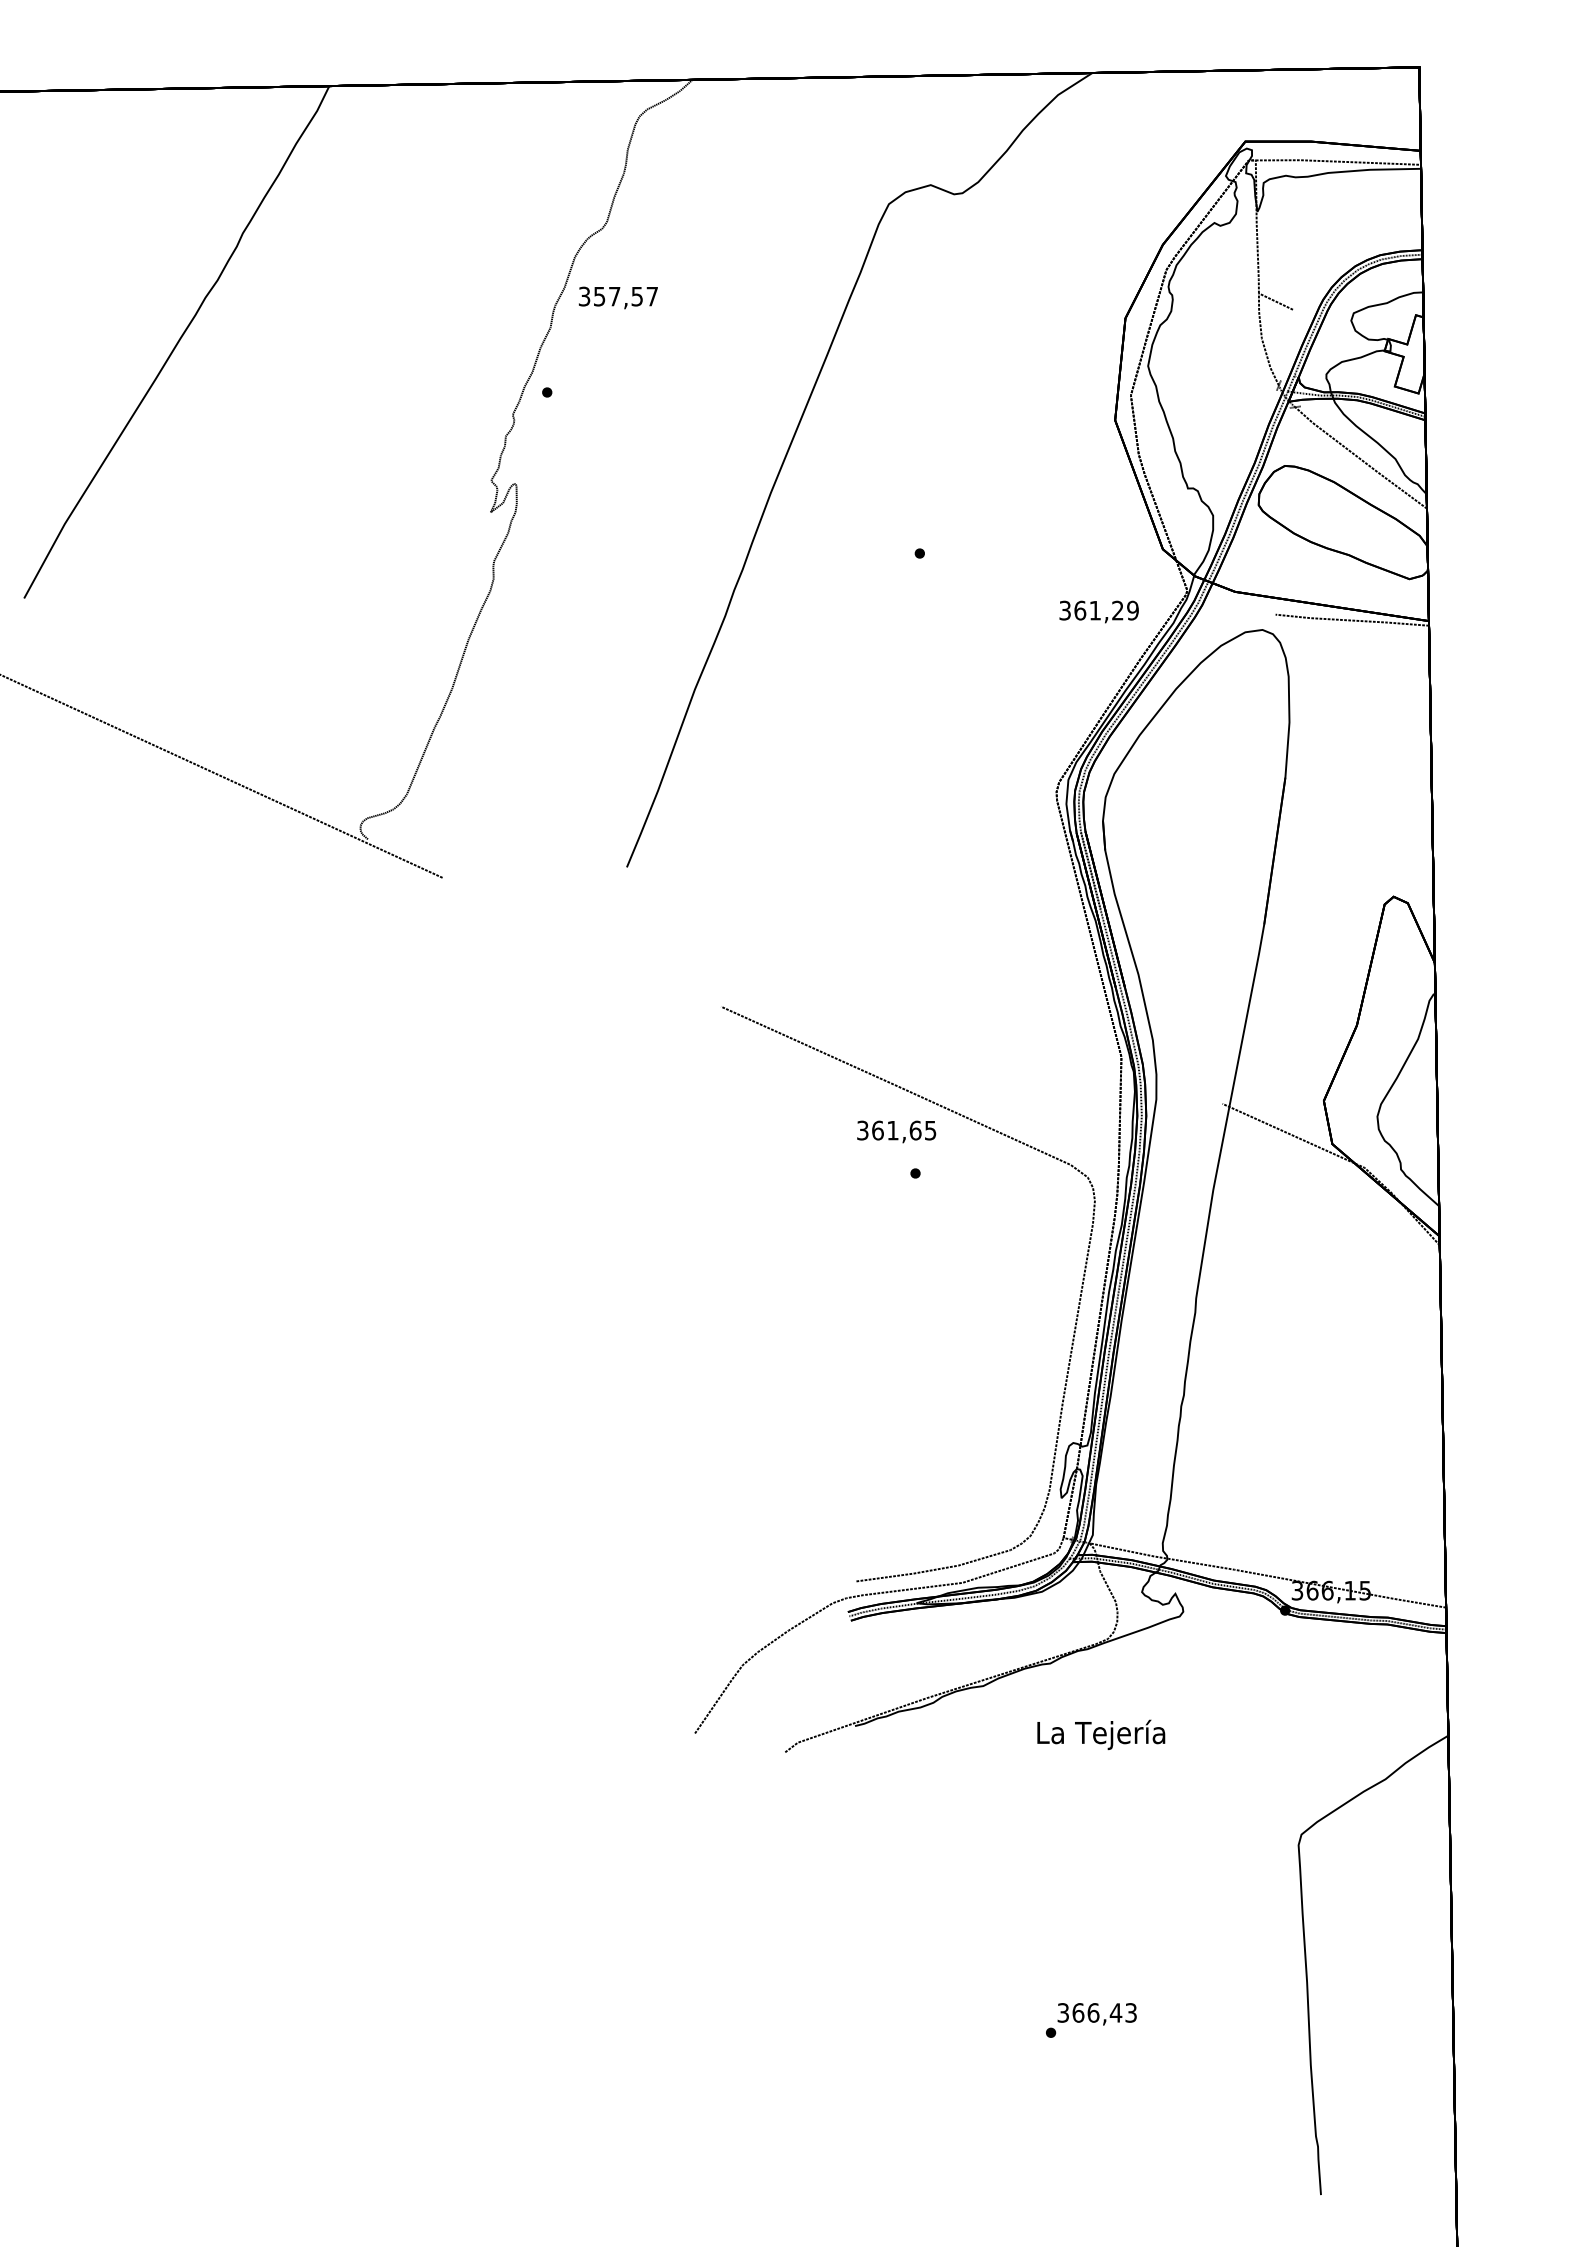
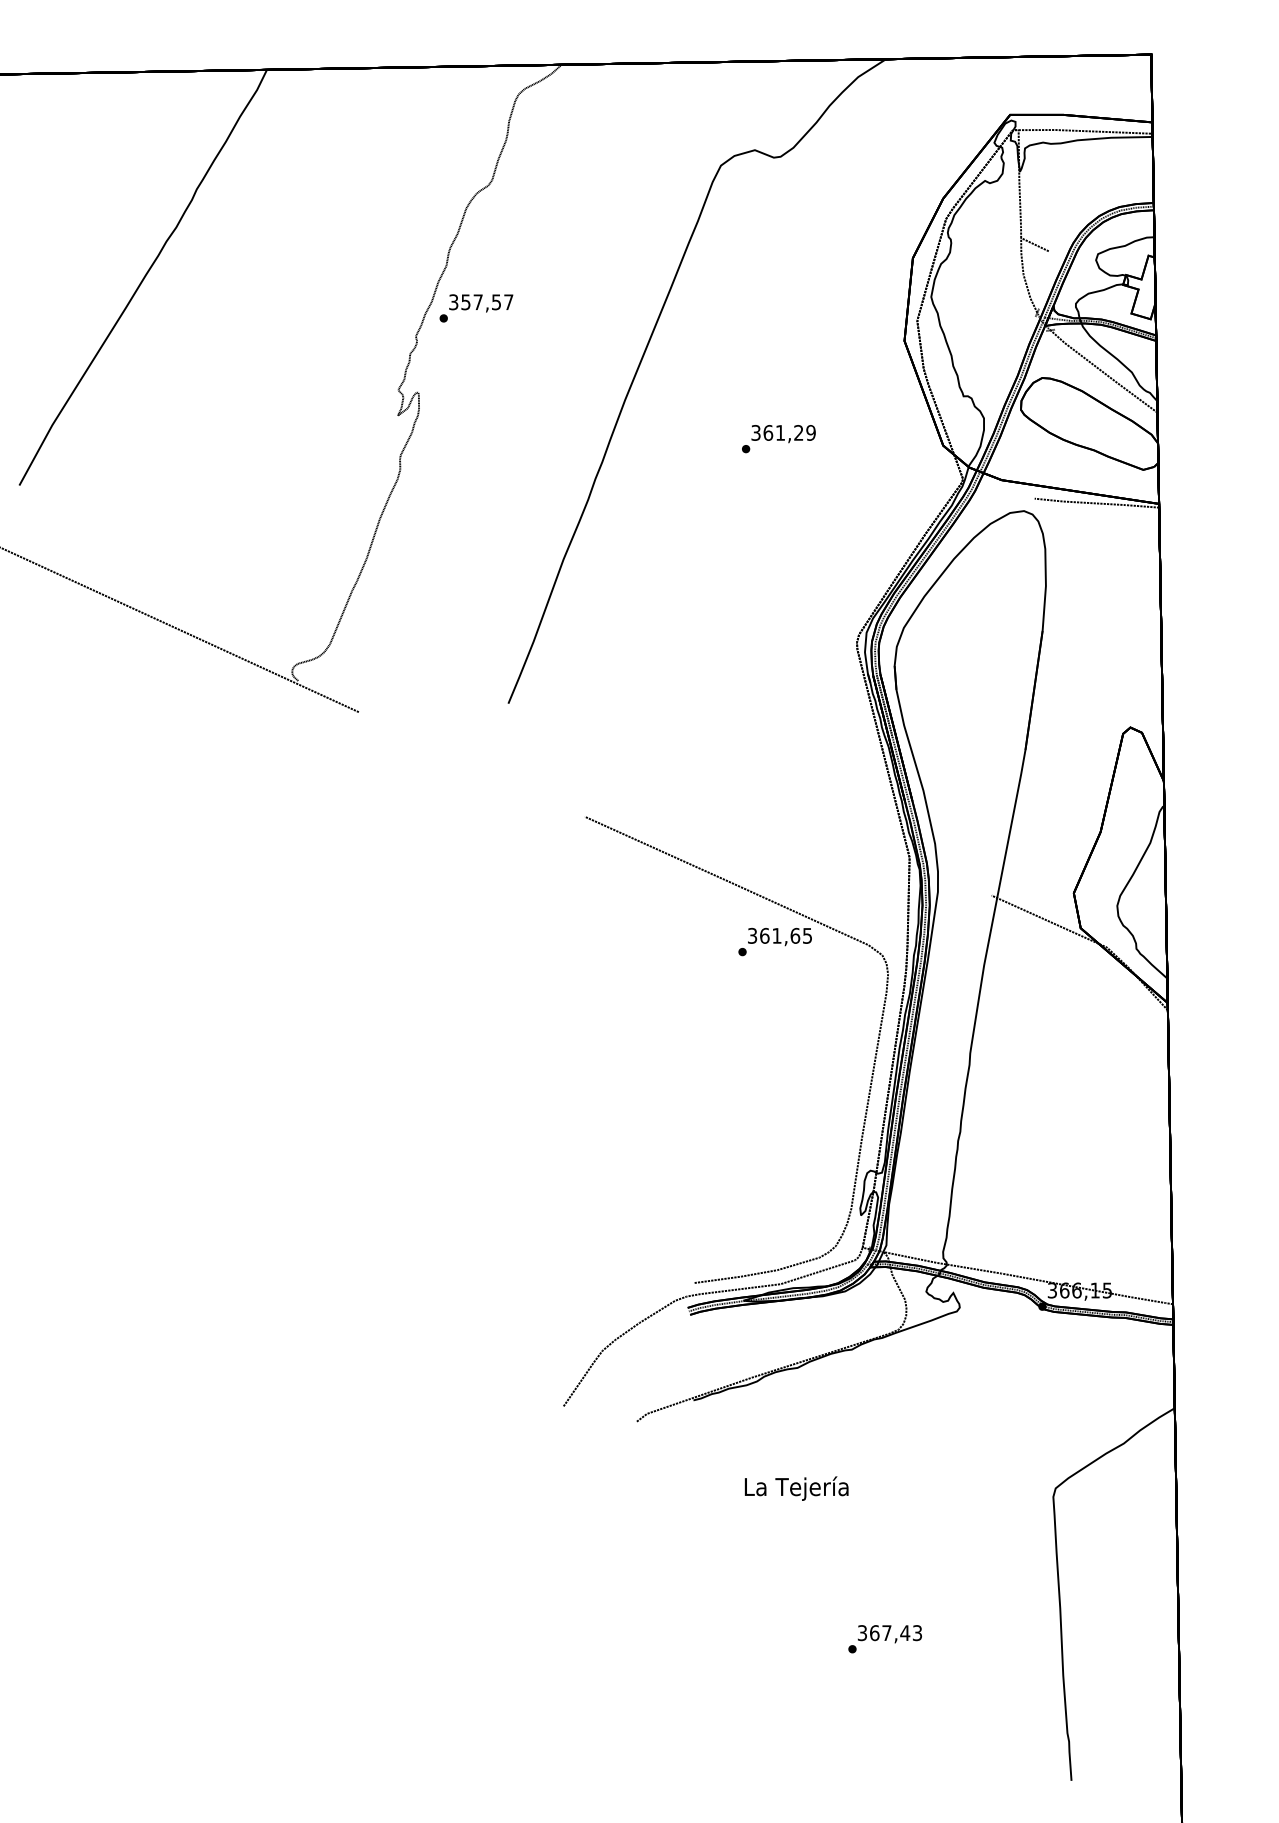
text: (617, 297) -> (480, 303), moved
text: (1098, 611) -> (783, 433), moved
text: (896, 1131) -> (779, 936), moved
text: (1101, 1734) -> (796, 1488), moved
text: (1093, 2012) -> (886, 1632), 366,43 -> 367,43

